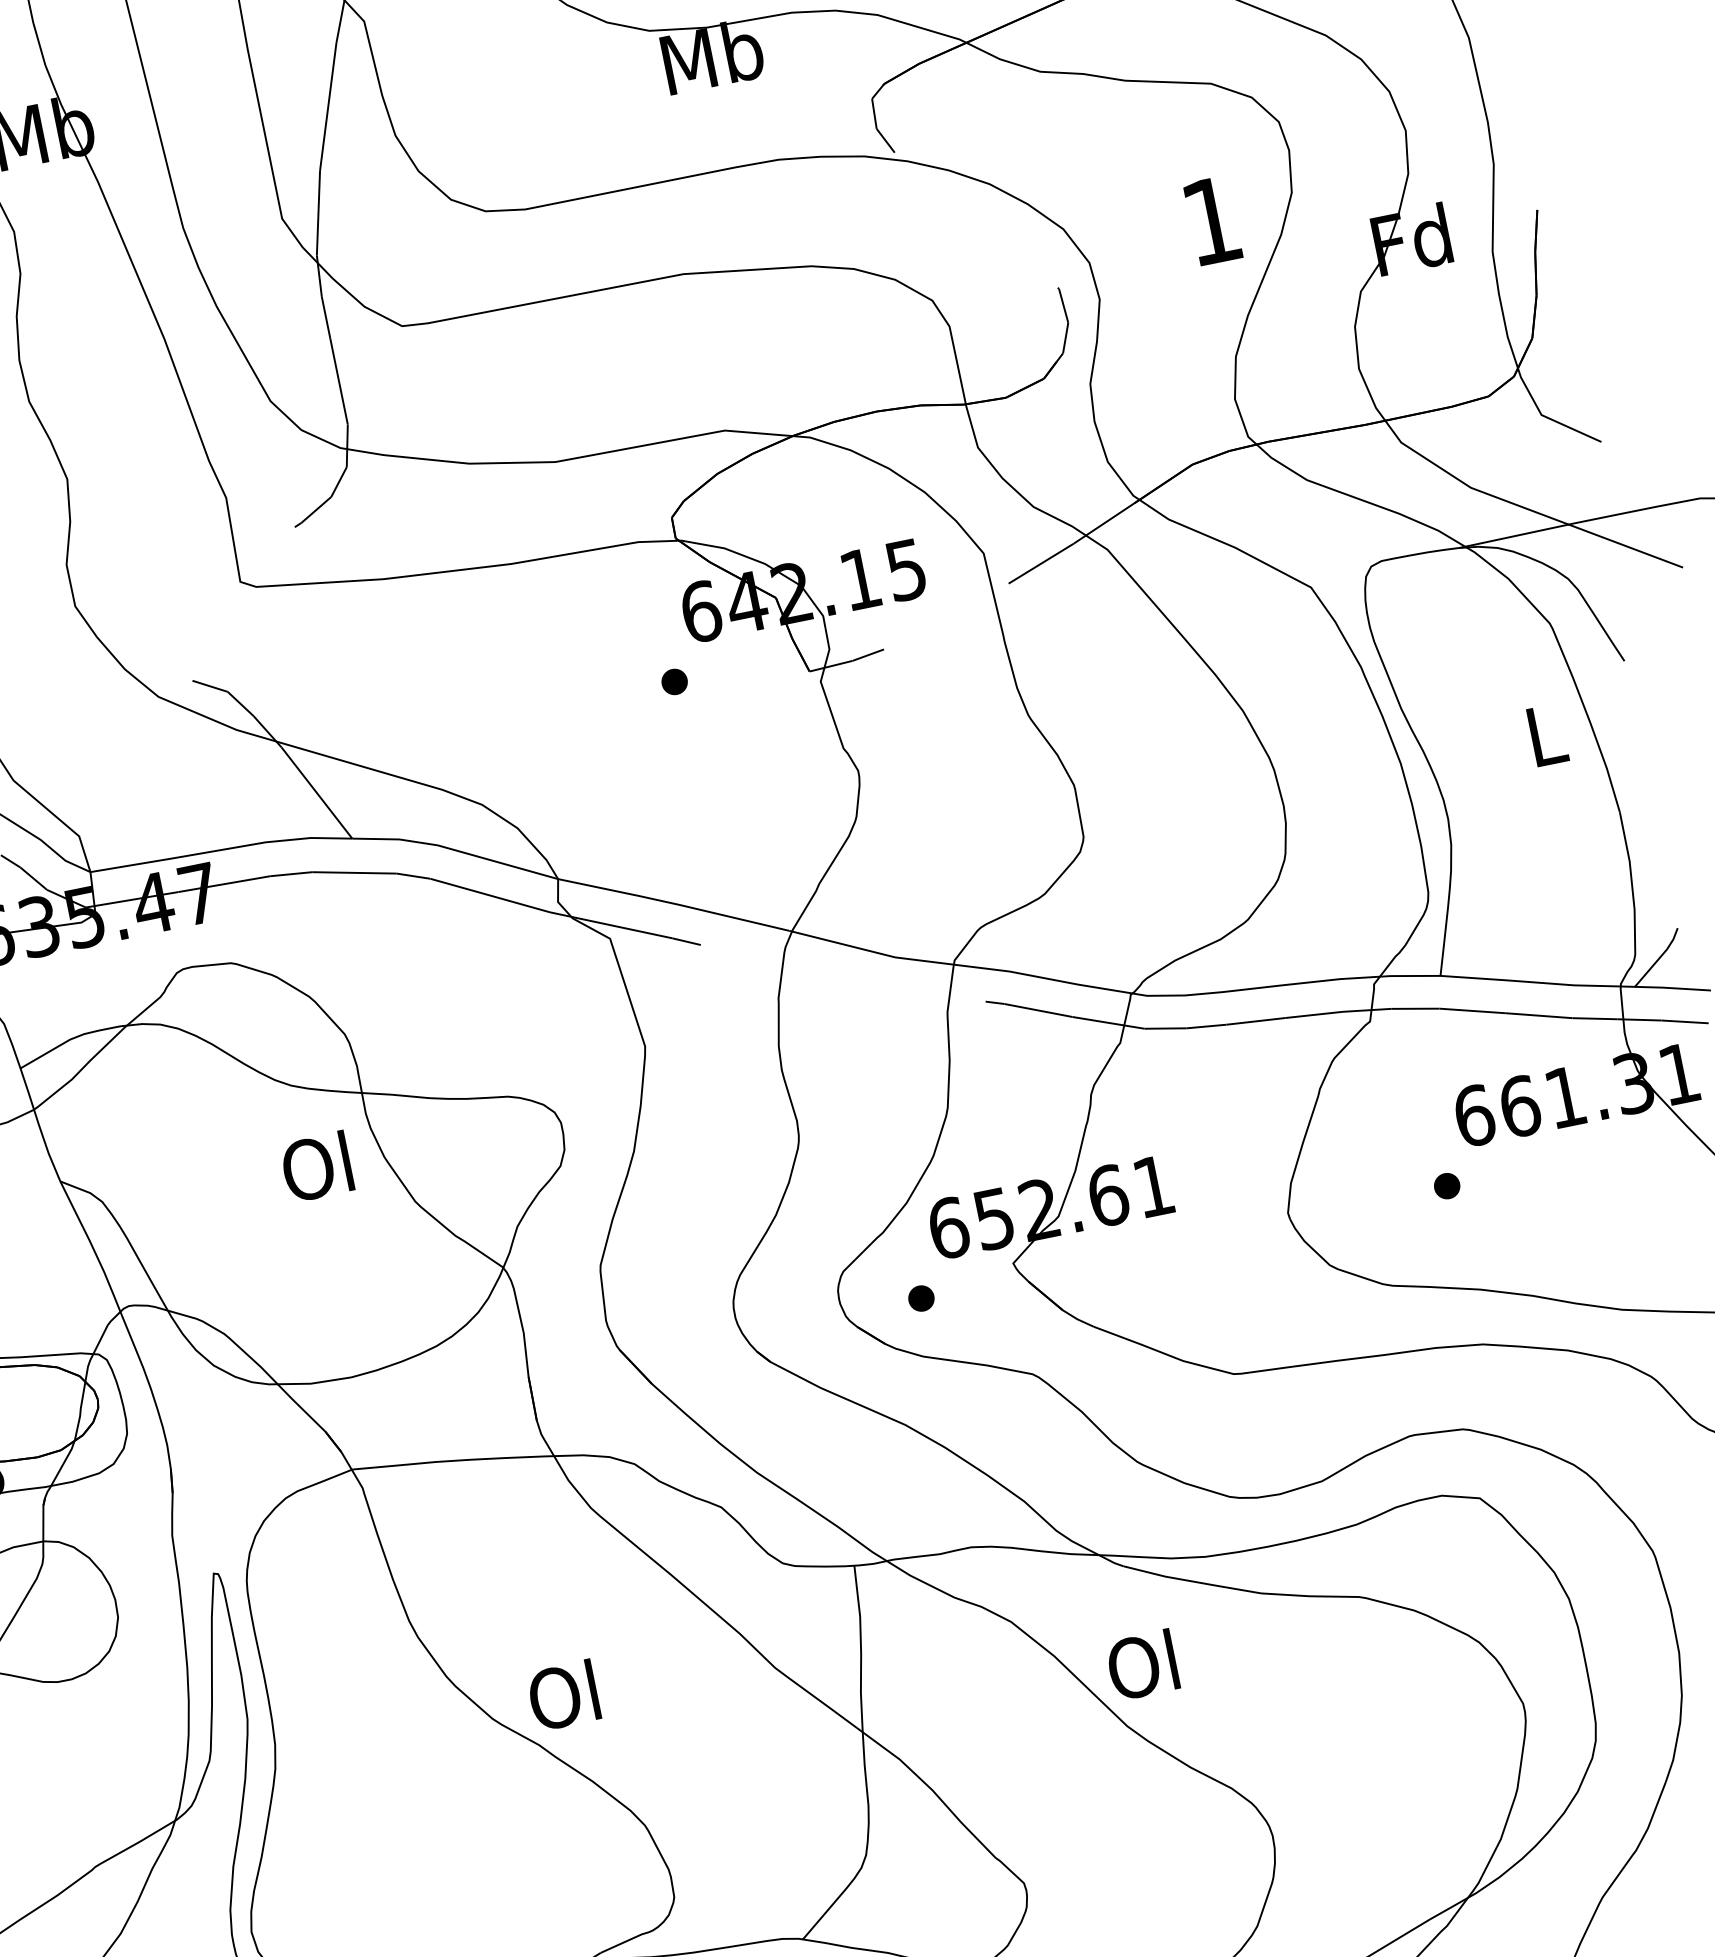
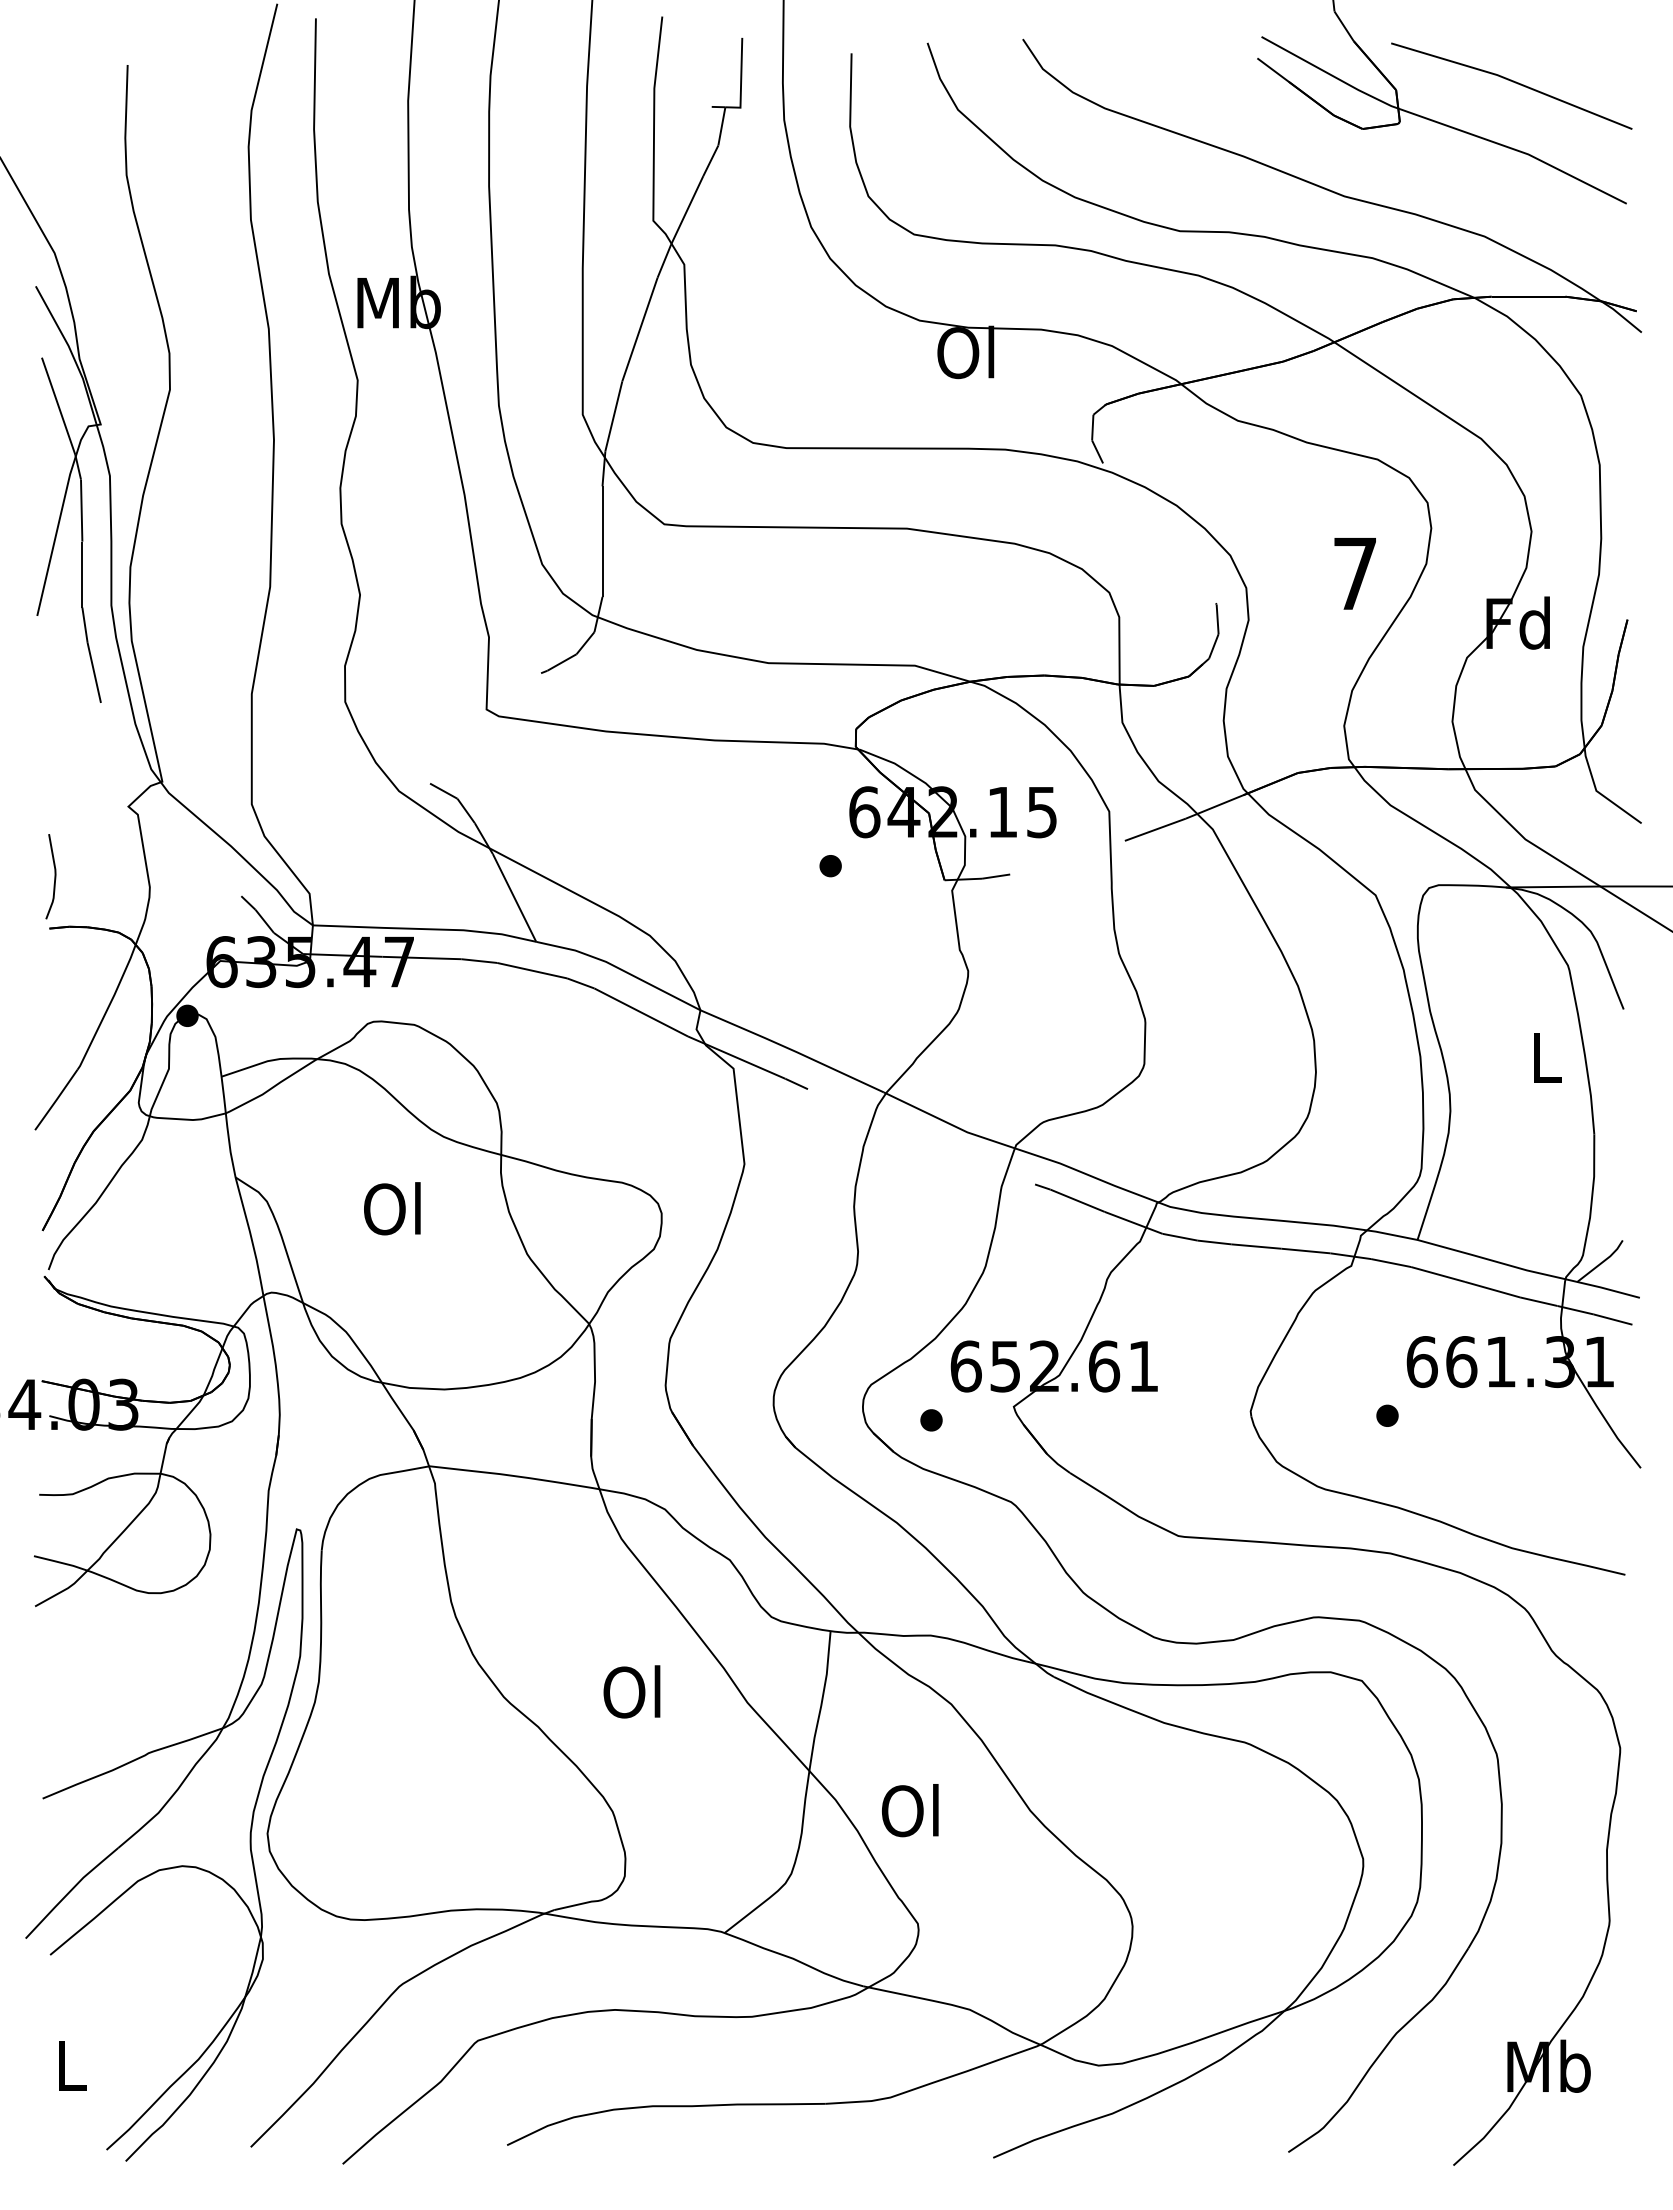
text: (712, 56) -> (967, 352), Mb -> Ol
text: (1211, 220) -> (1354, 573), 1 -> 7
text: (317, 1166) -> (392, 1208), moved
text: (1142, 1665) -> (910, 1810), moved
text: (563, 1695) -> (631, 1691), moved

